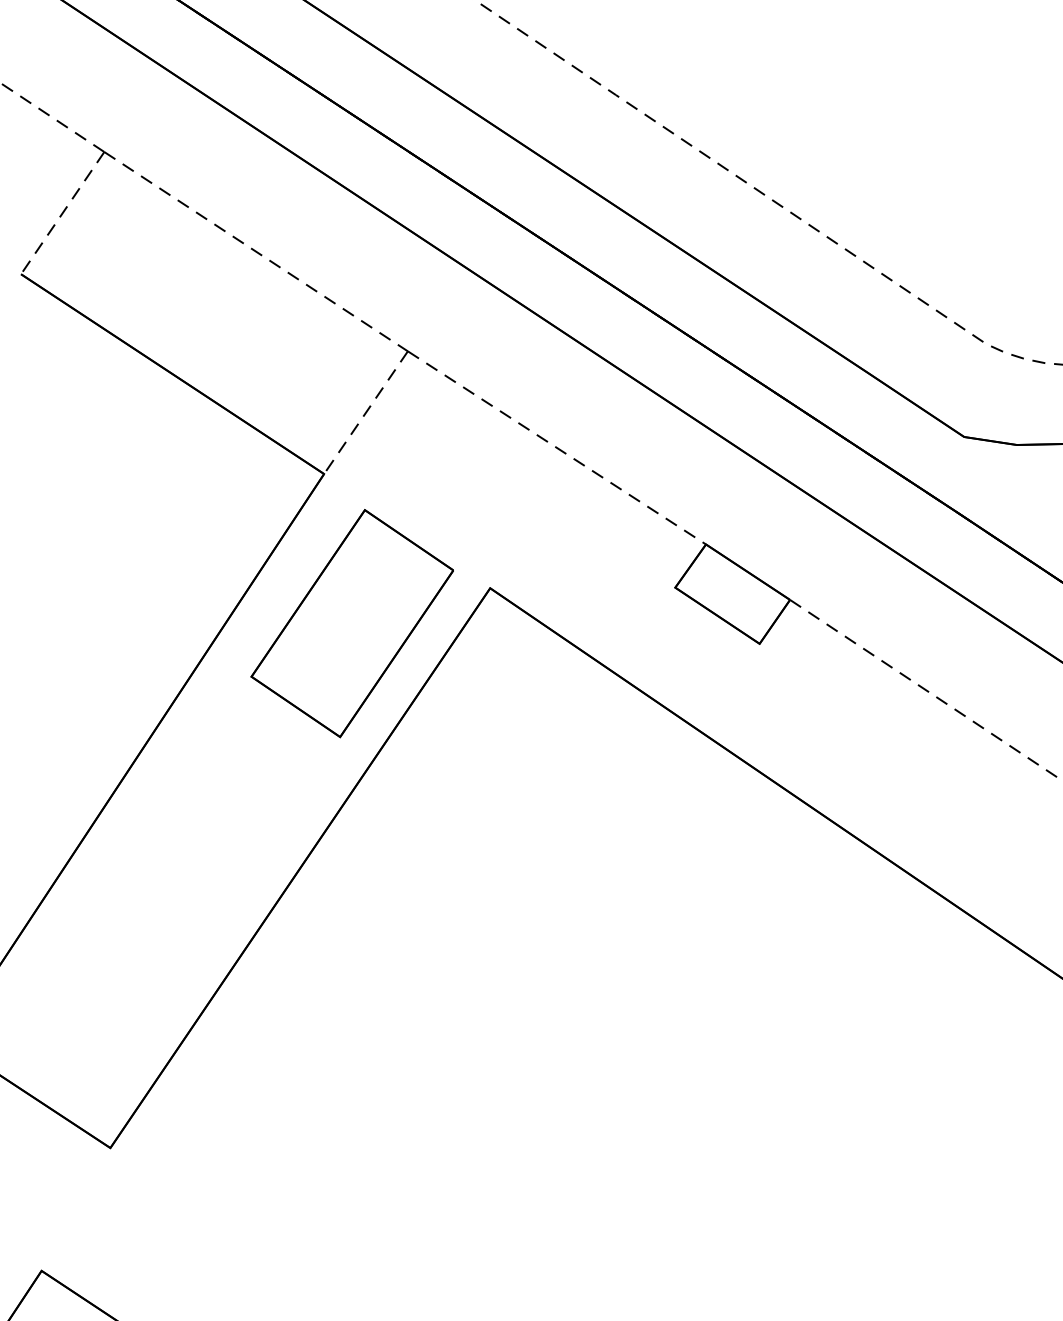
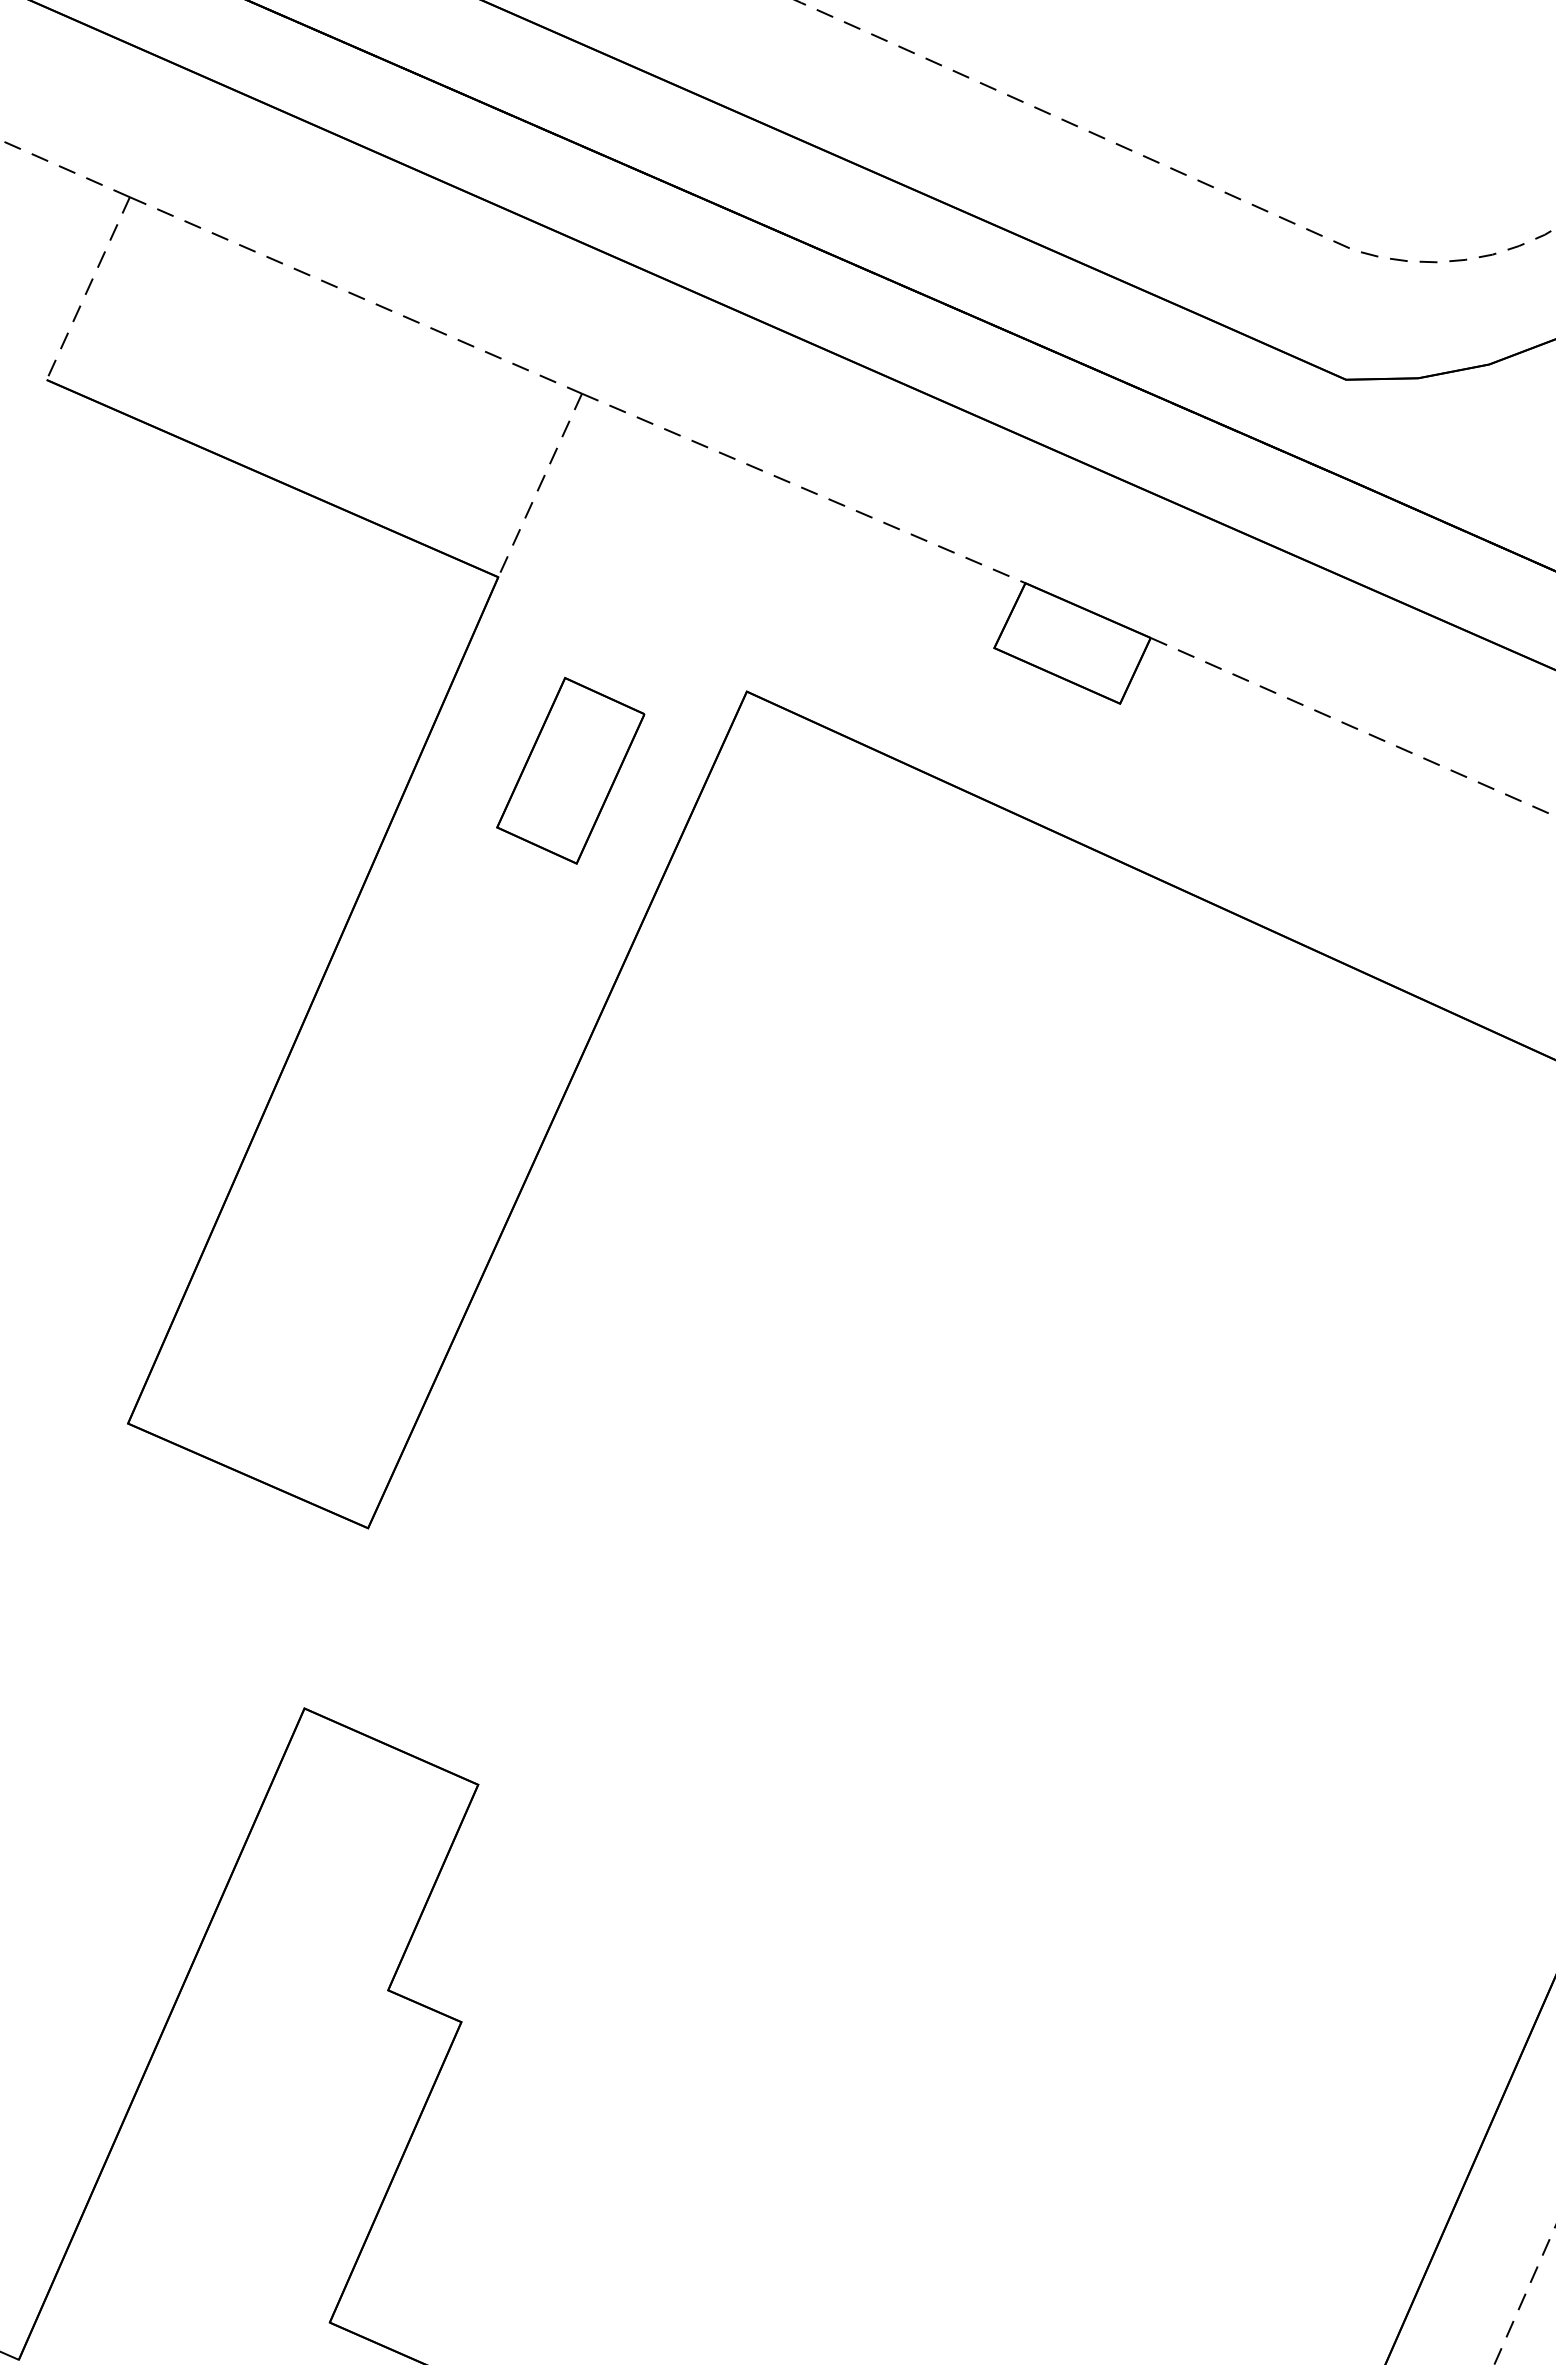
part: (352, 623) -> (570, 770), size x0.6

